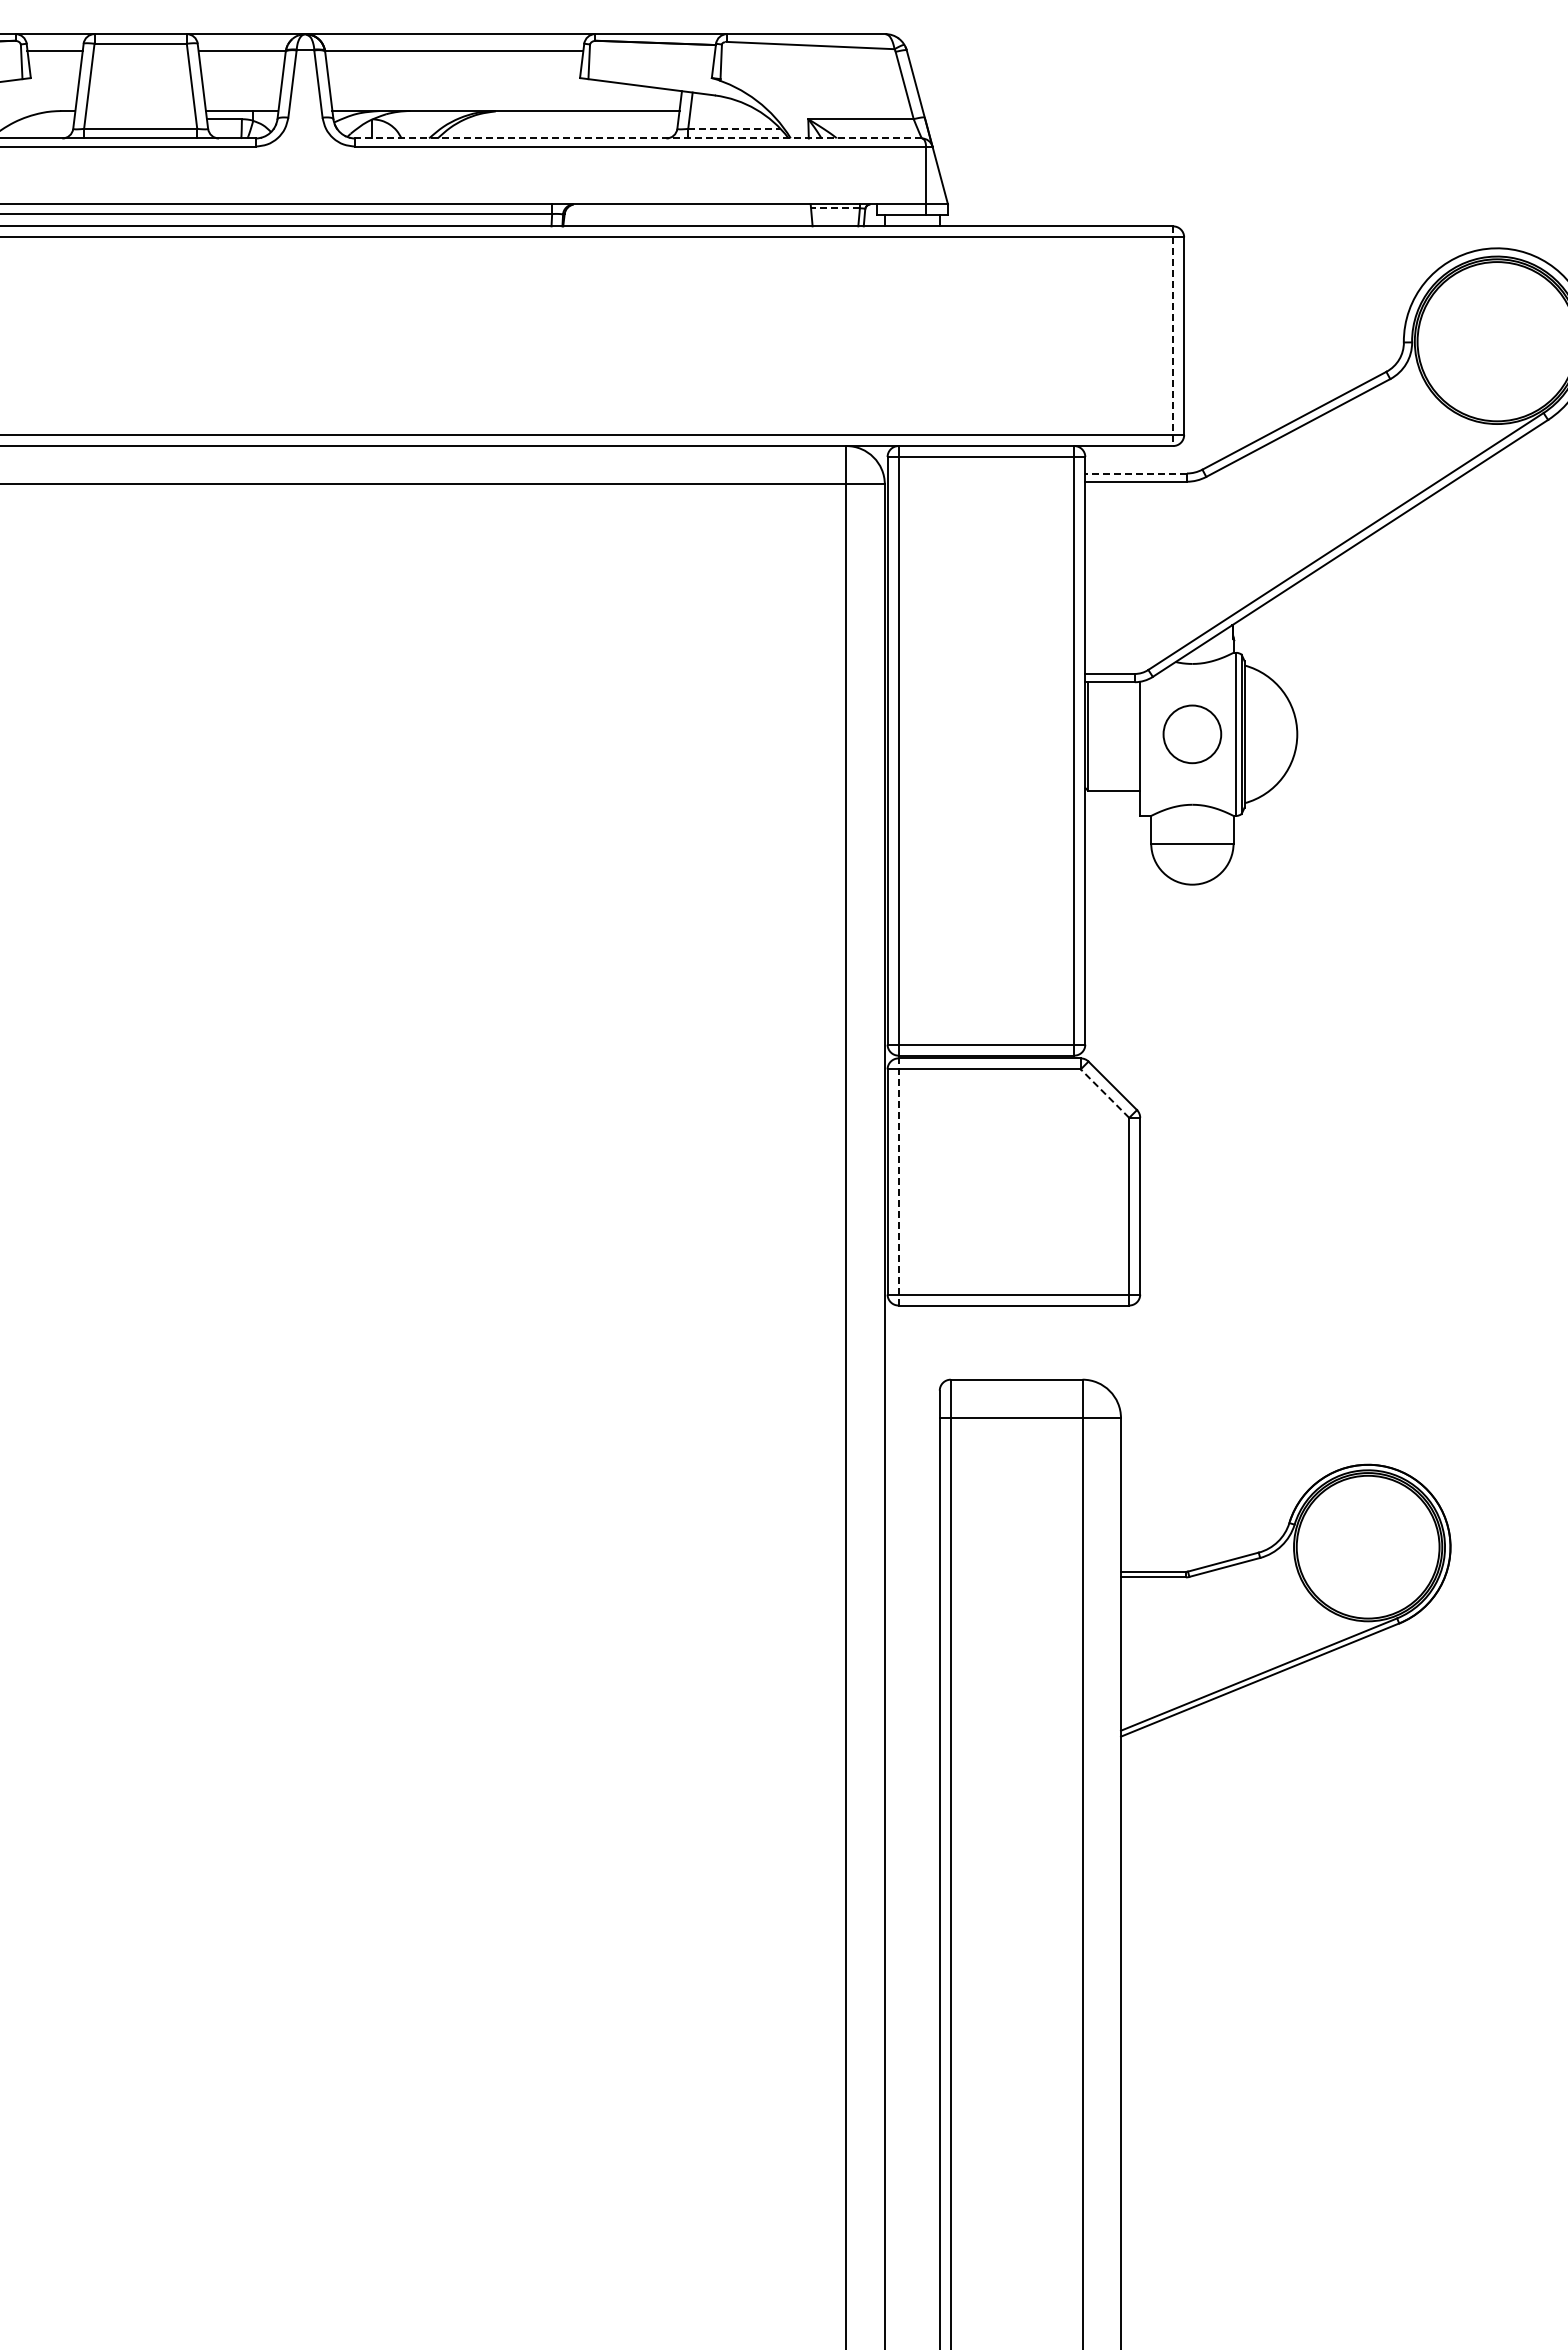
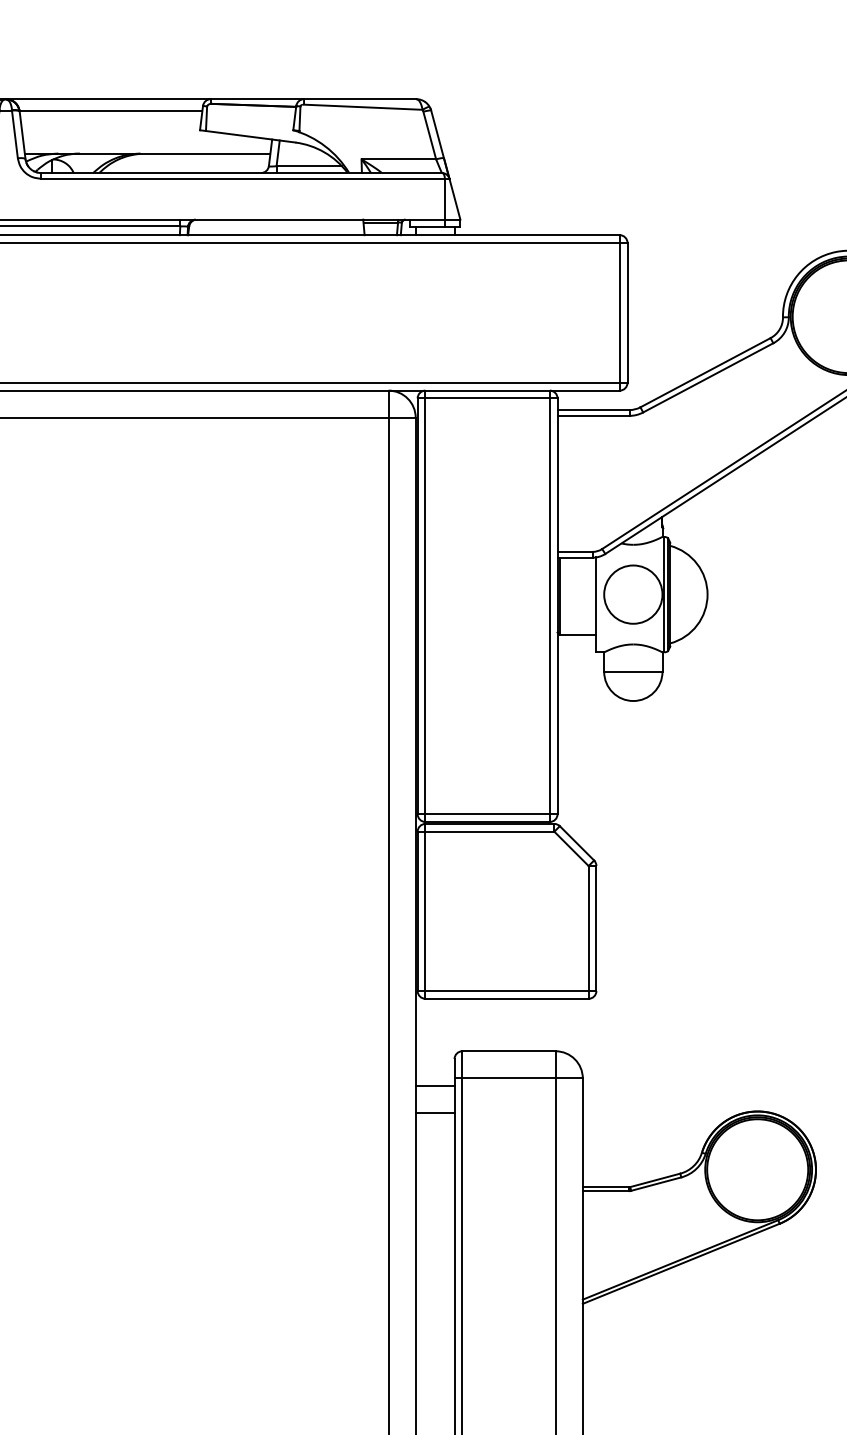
line: (734, 128) -> (309, 165), dashed -> solid
line: (638, 138) -> (241, 173), dashed -> solid
line: (835, 208) -> (380, 222), dashed -> solid
line: (1173, 336) -> (619, 313), dashed -> solid
line: (1136, 473) -> (593, 410), dashed -> solid
circle: (1192, 734) -> (633, 594), size x1.43
line: (1104, 1093) -> (571, 848), dashed -> solid
line: (898, 1181) -> (425, 911), dashed -> solid
line: (911, 1429) -> (434, 1086), added
line: (911, 1467) -> (434, 1113), added

